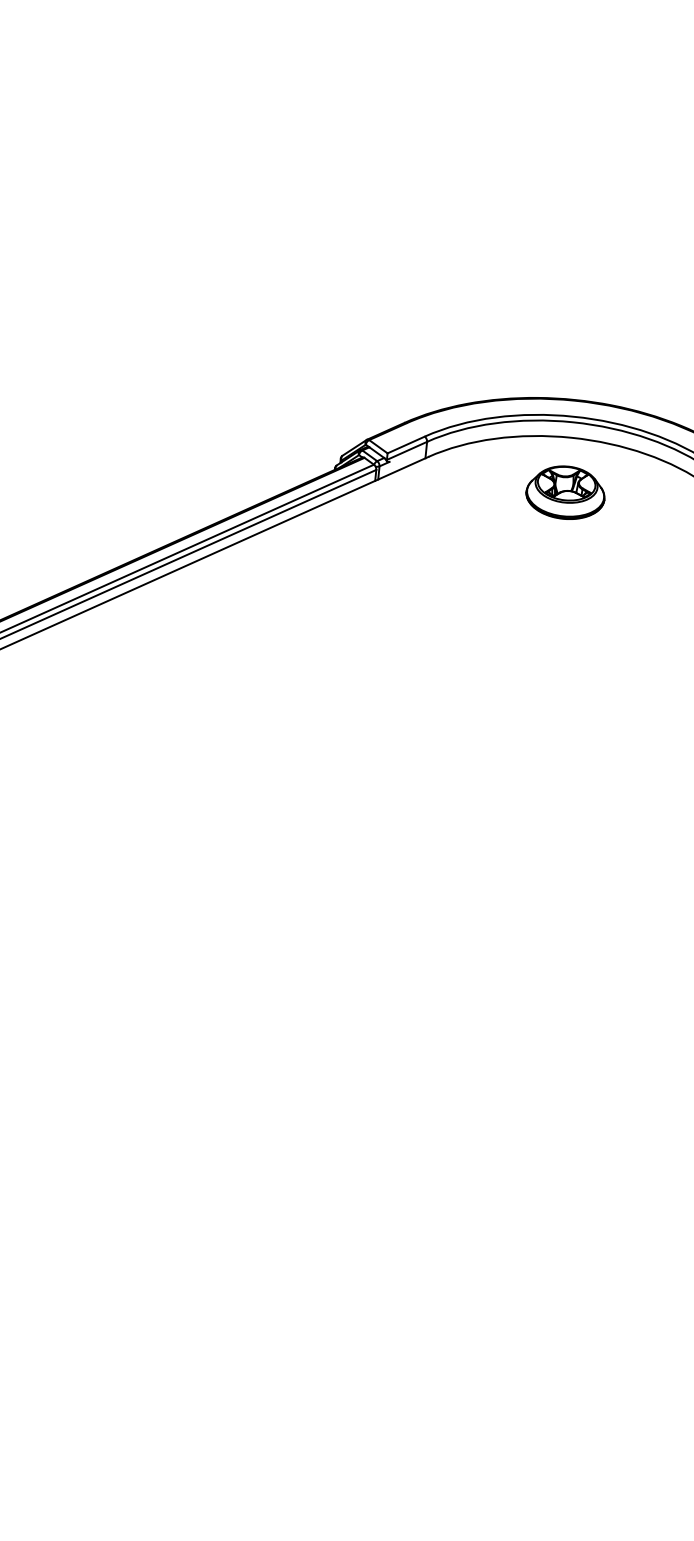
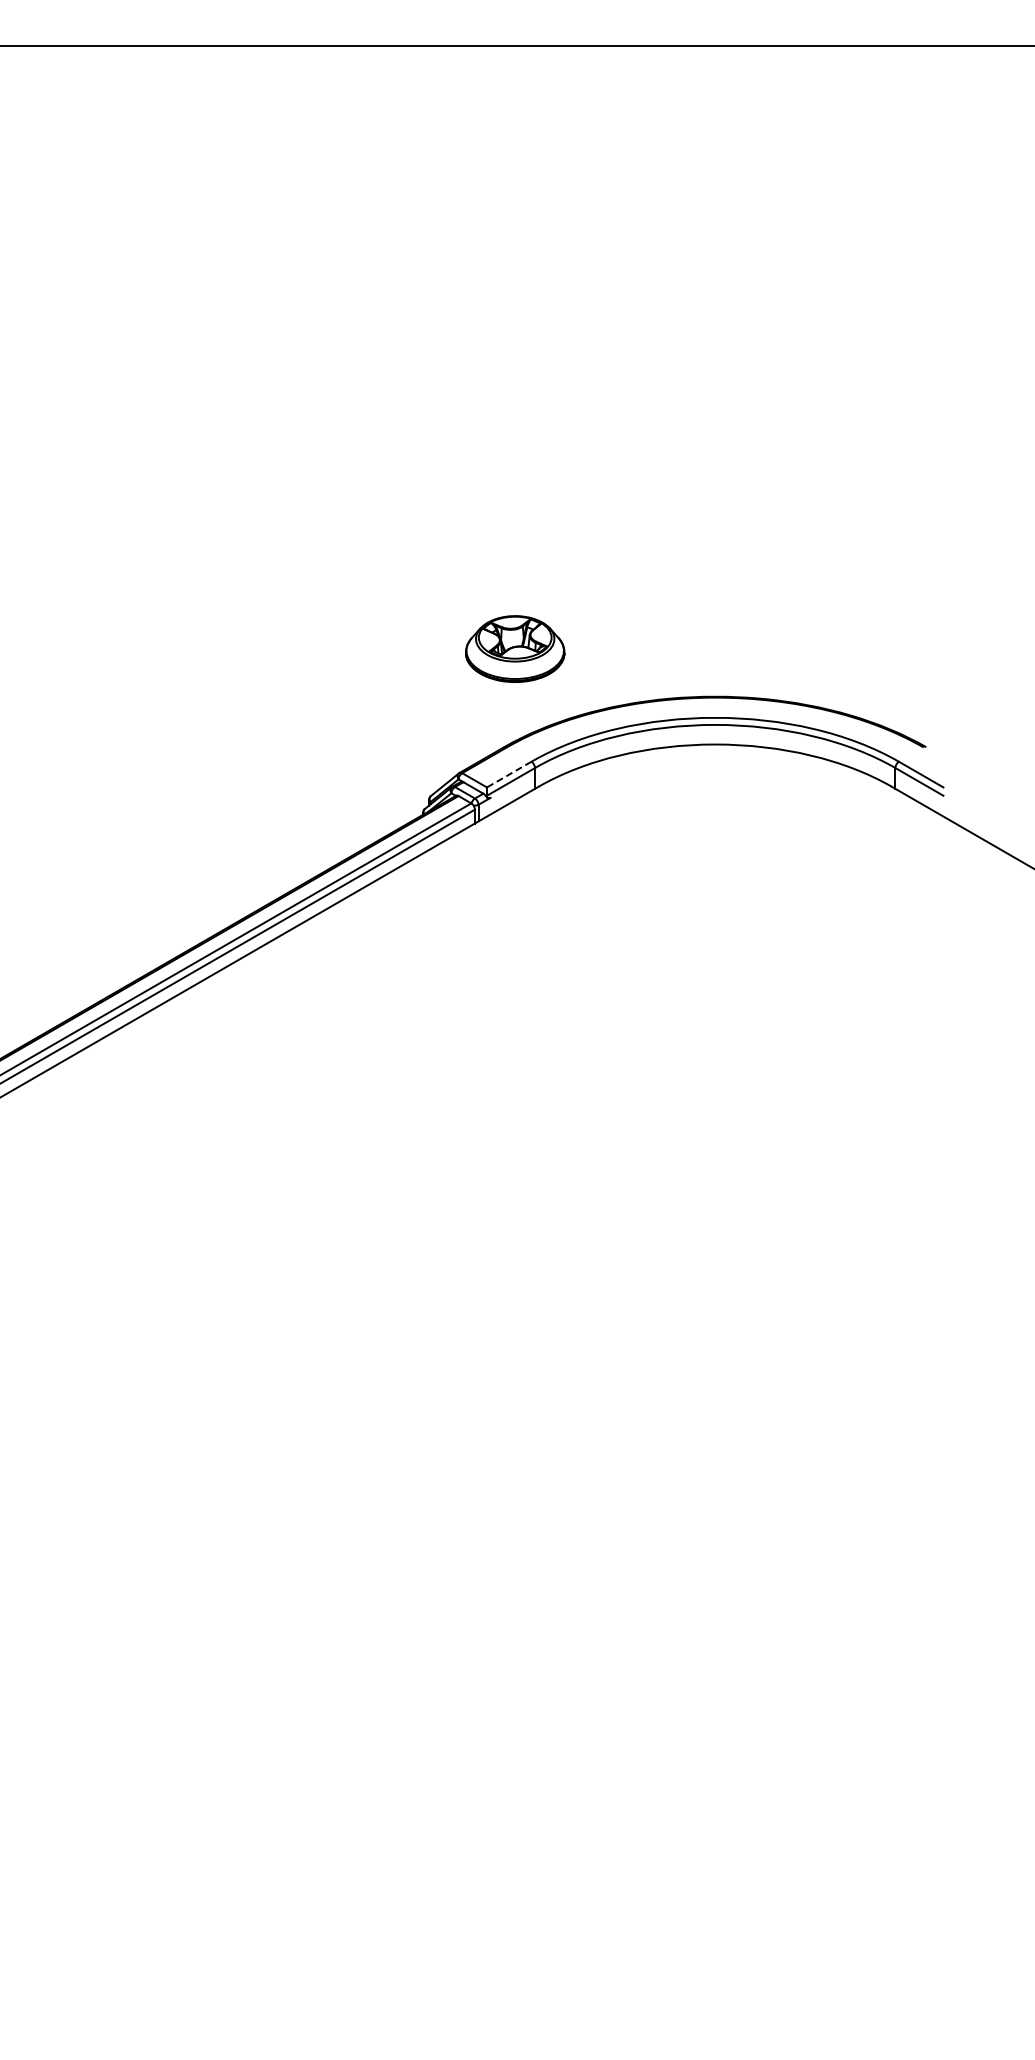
line: (406, 444) -> (509, 774), solid -> dashed
part: (566, 492) -> (515, 648), moved

